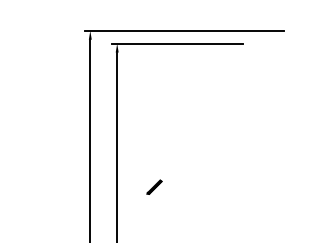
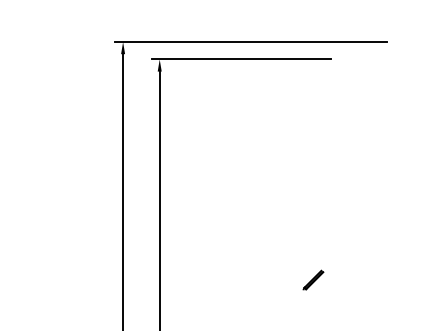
line: (154, 186) -> (313, 279), moved

